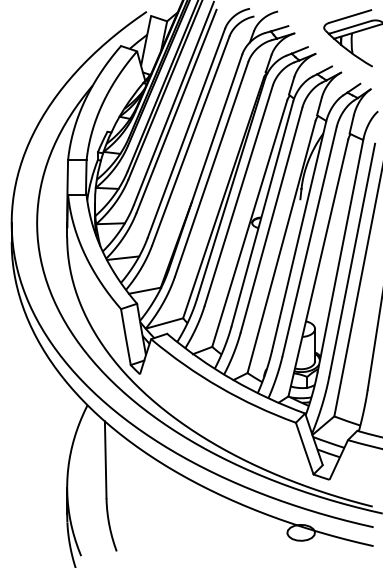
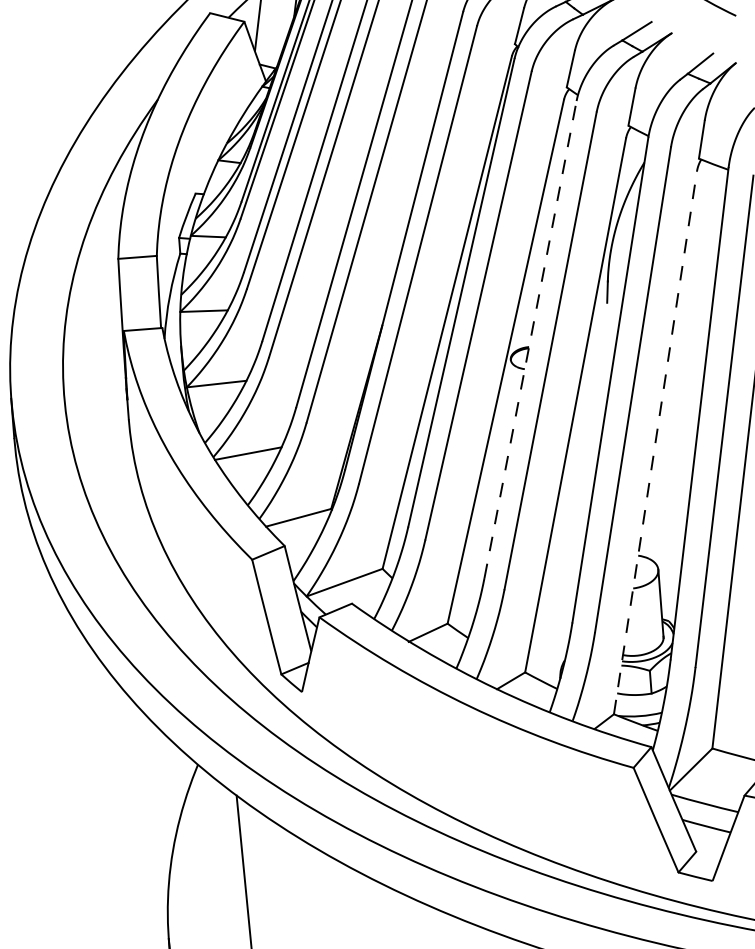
line: (262, 214) -> (530, 340), solid -> dashed
line: (318, 268) -> (655, 443), solid -> dashed

